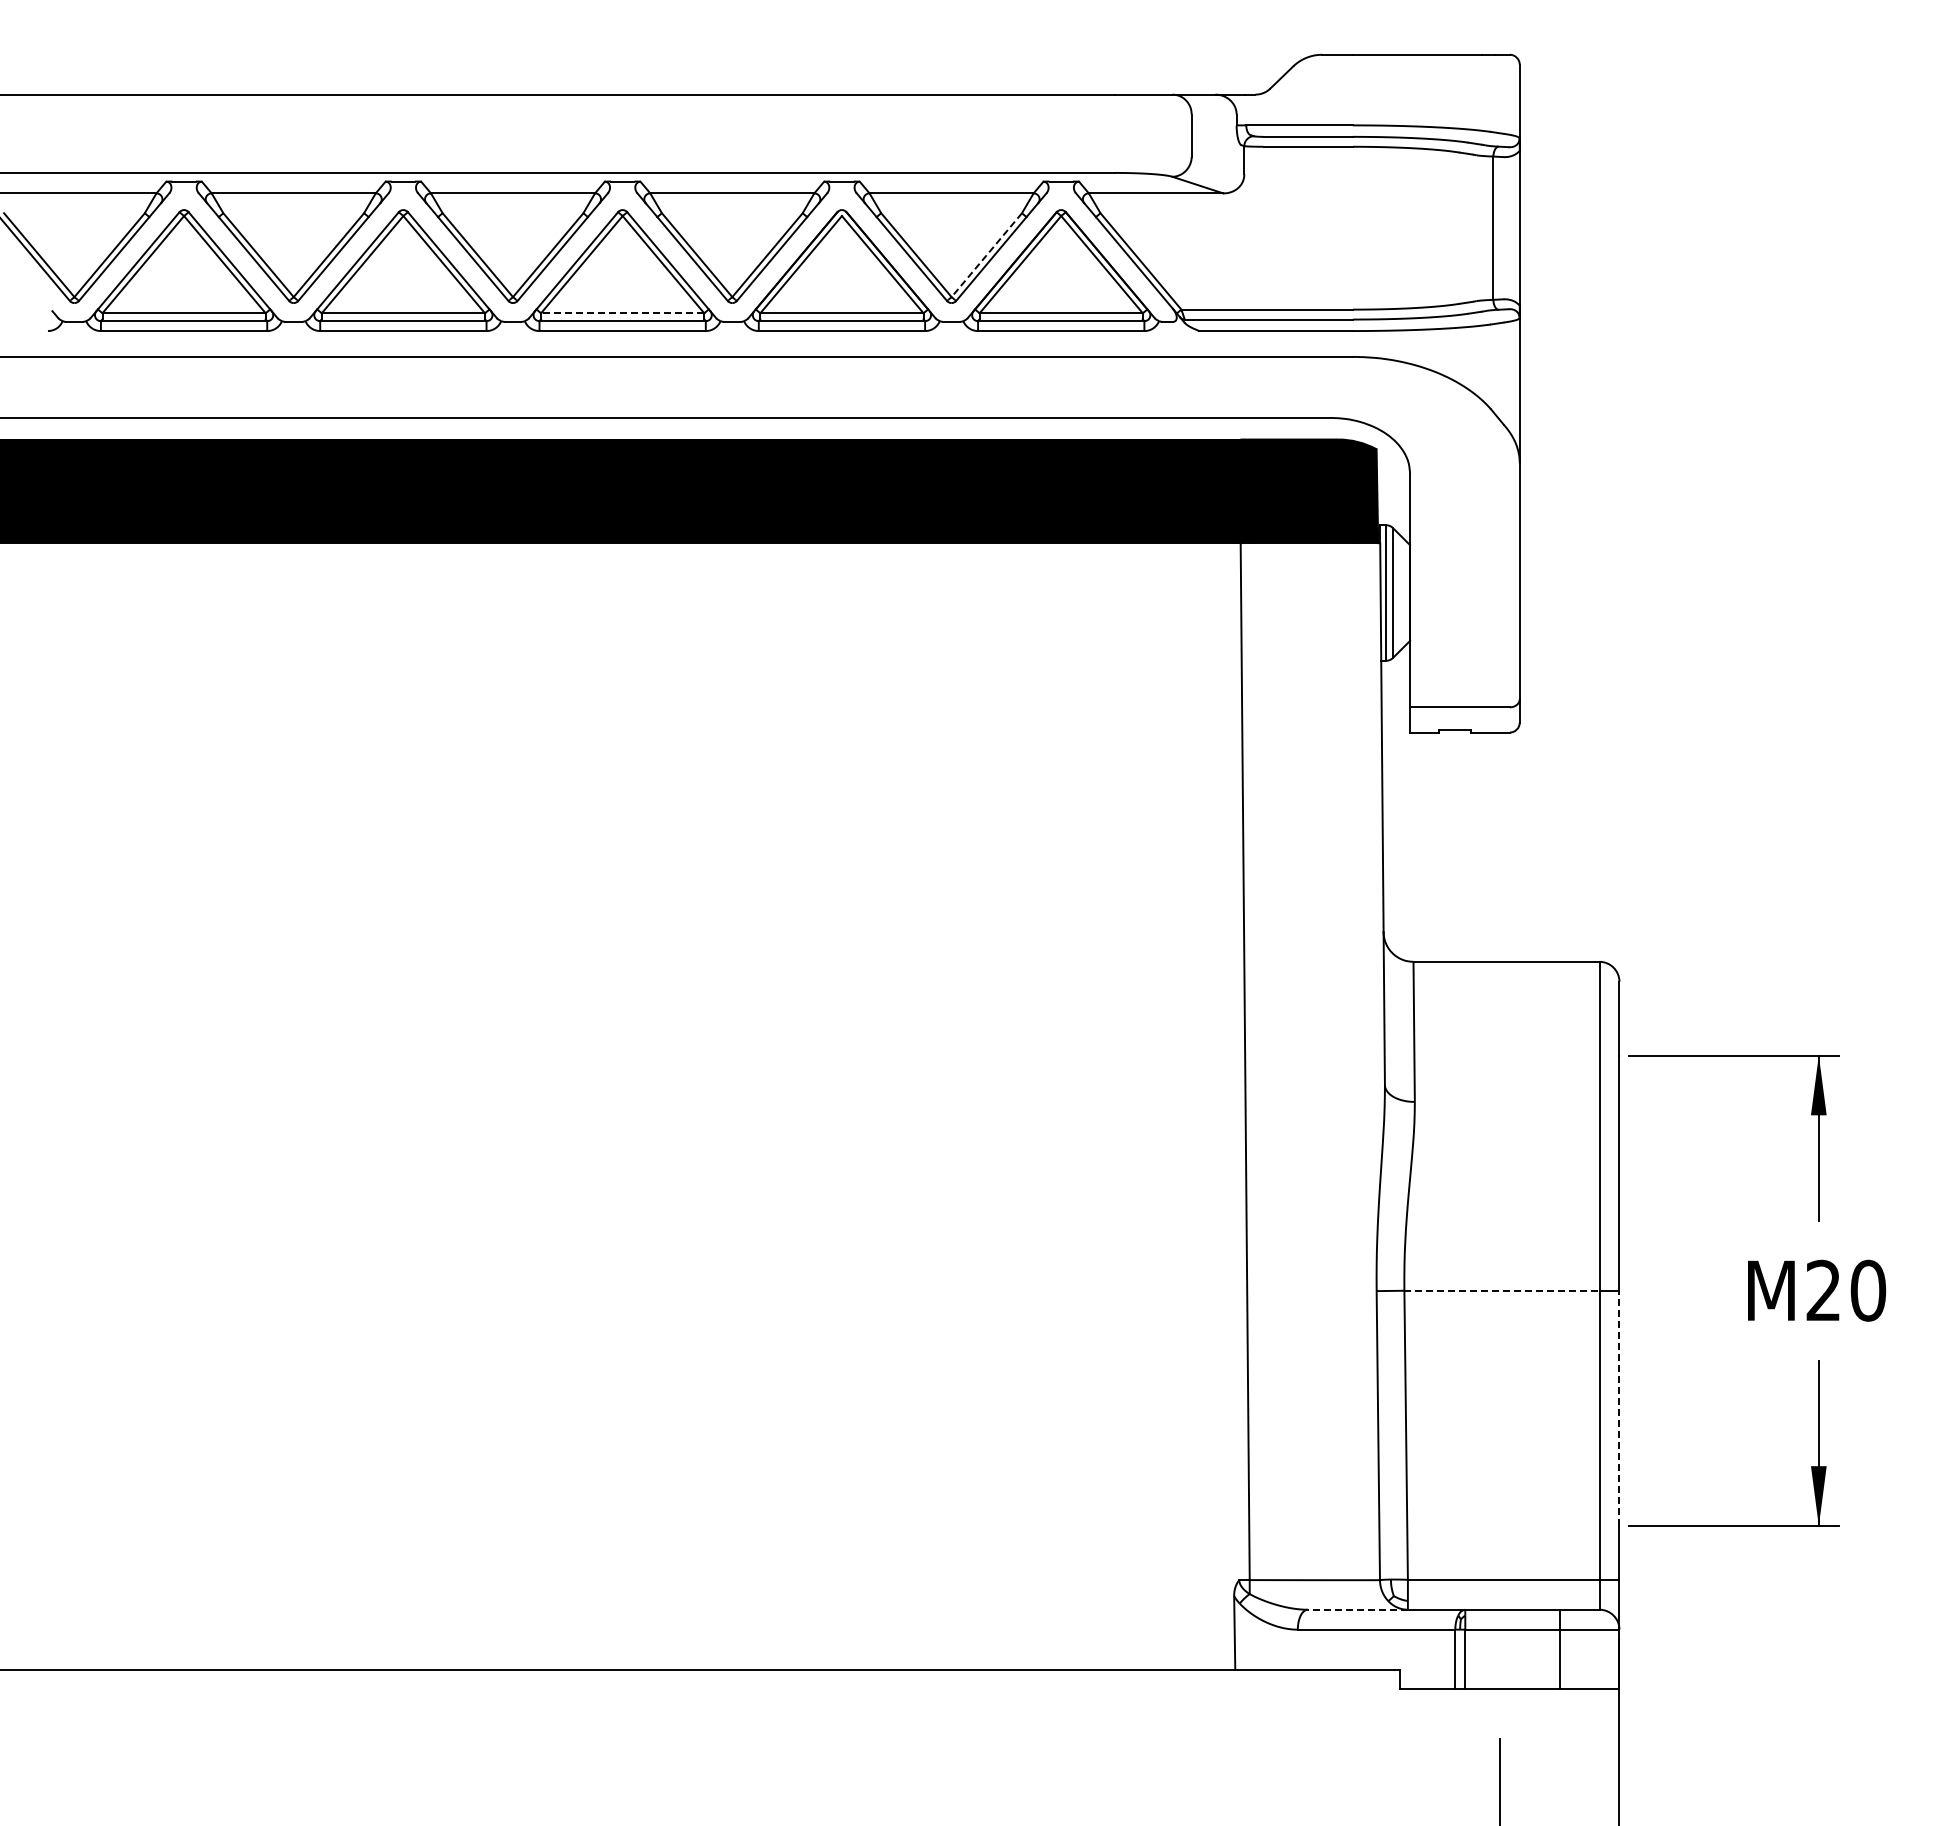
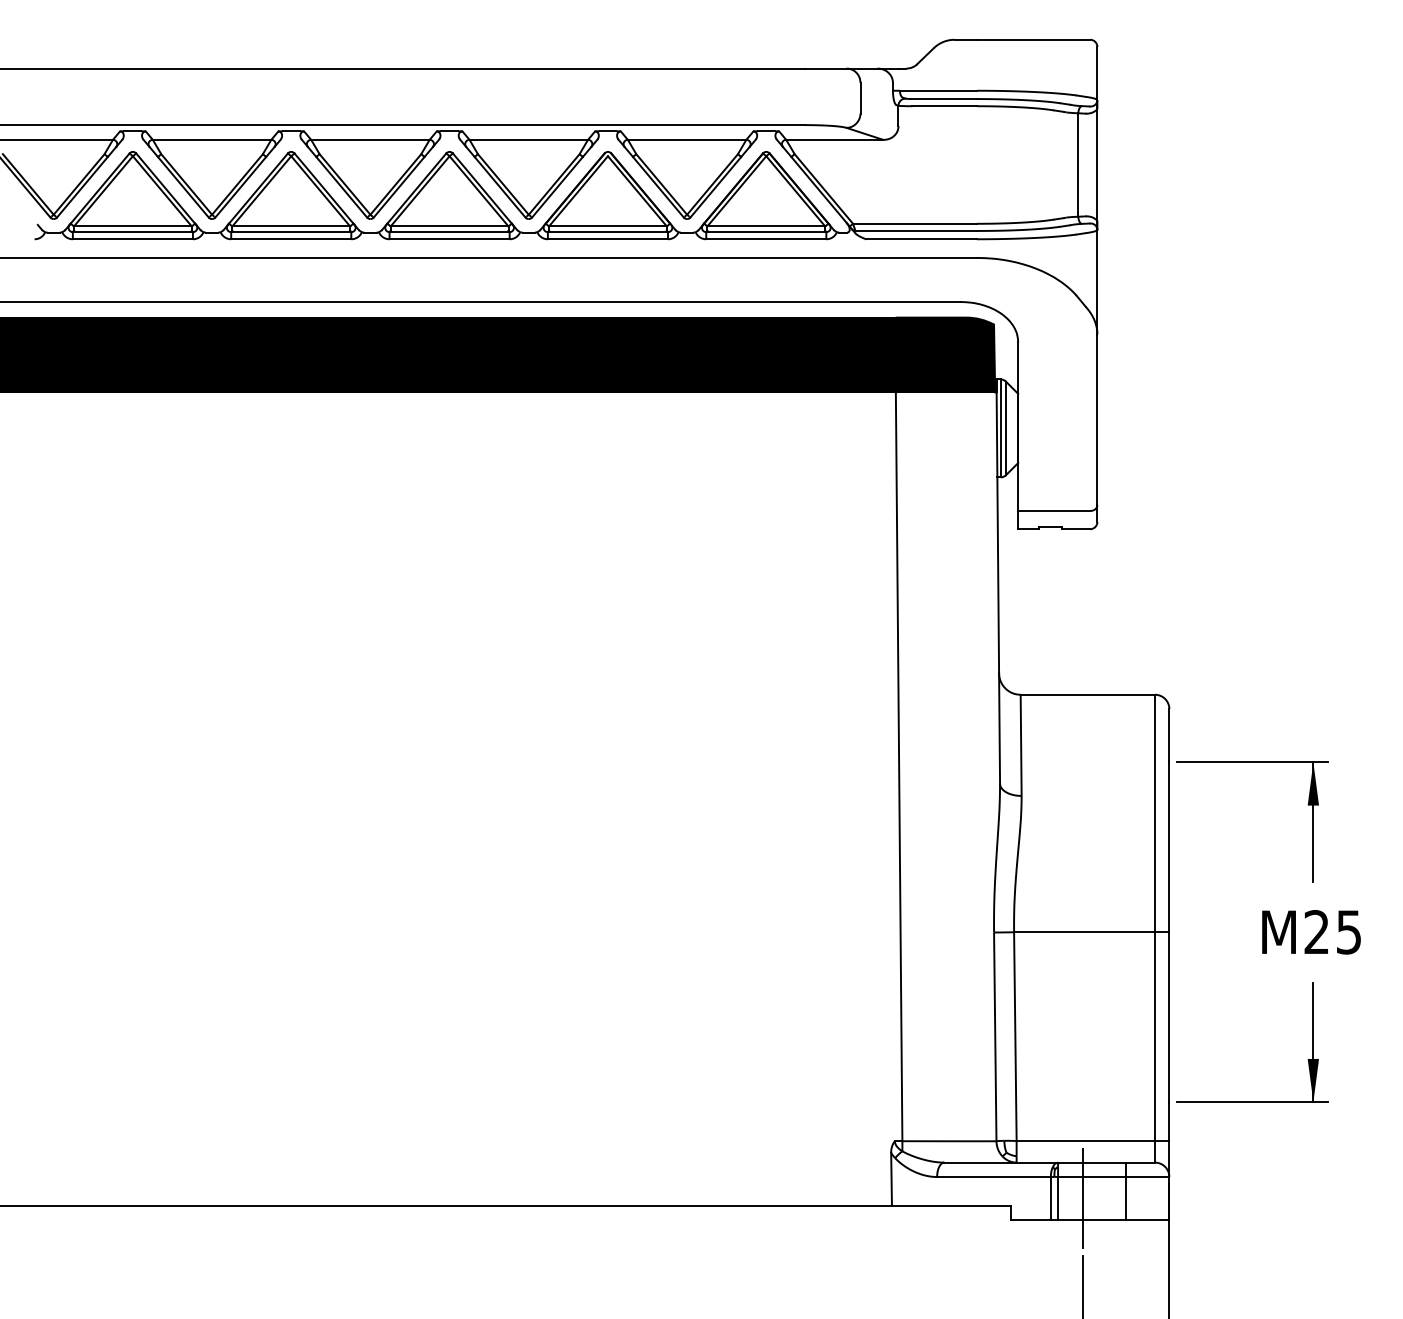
line: (986, 255) -> (712, 184), dashed -> solid
line: (622, 313) -> (449, 226), dashed -> solid
line: (1501, 1290) -> (1084, 932), dashed -> solid
text: (1868, 1290) -> (1349, 932), M20 -> M25
line: (1619, 1408) -> (1169, 1017), dashed -> solid
line: (1357, 1609) -> (980, 1162), dashed -> solid
line: (1499, 1649) -> (1082, 1191), added

